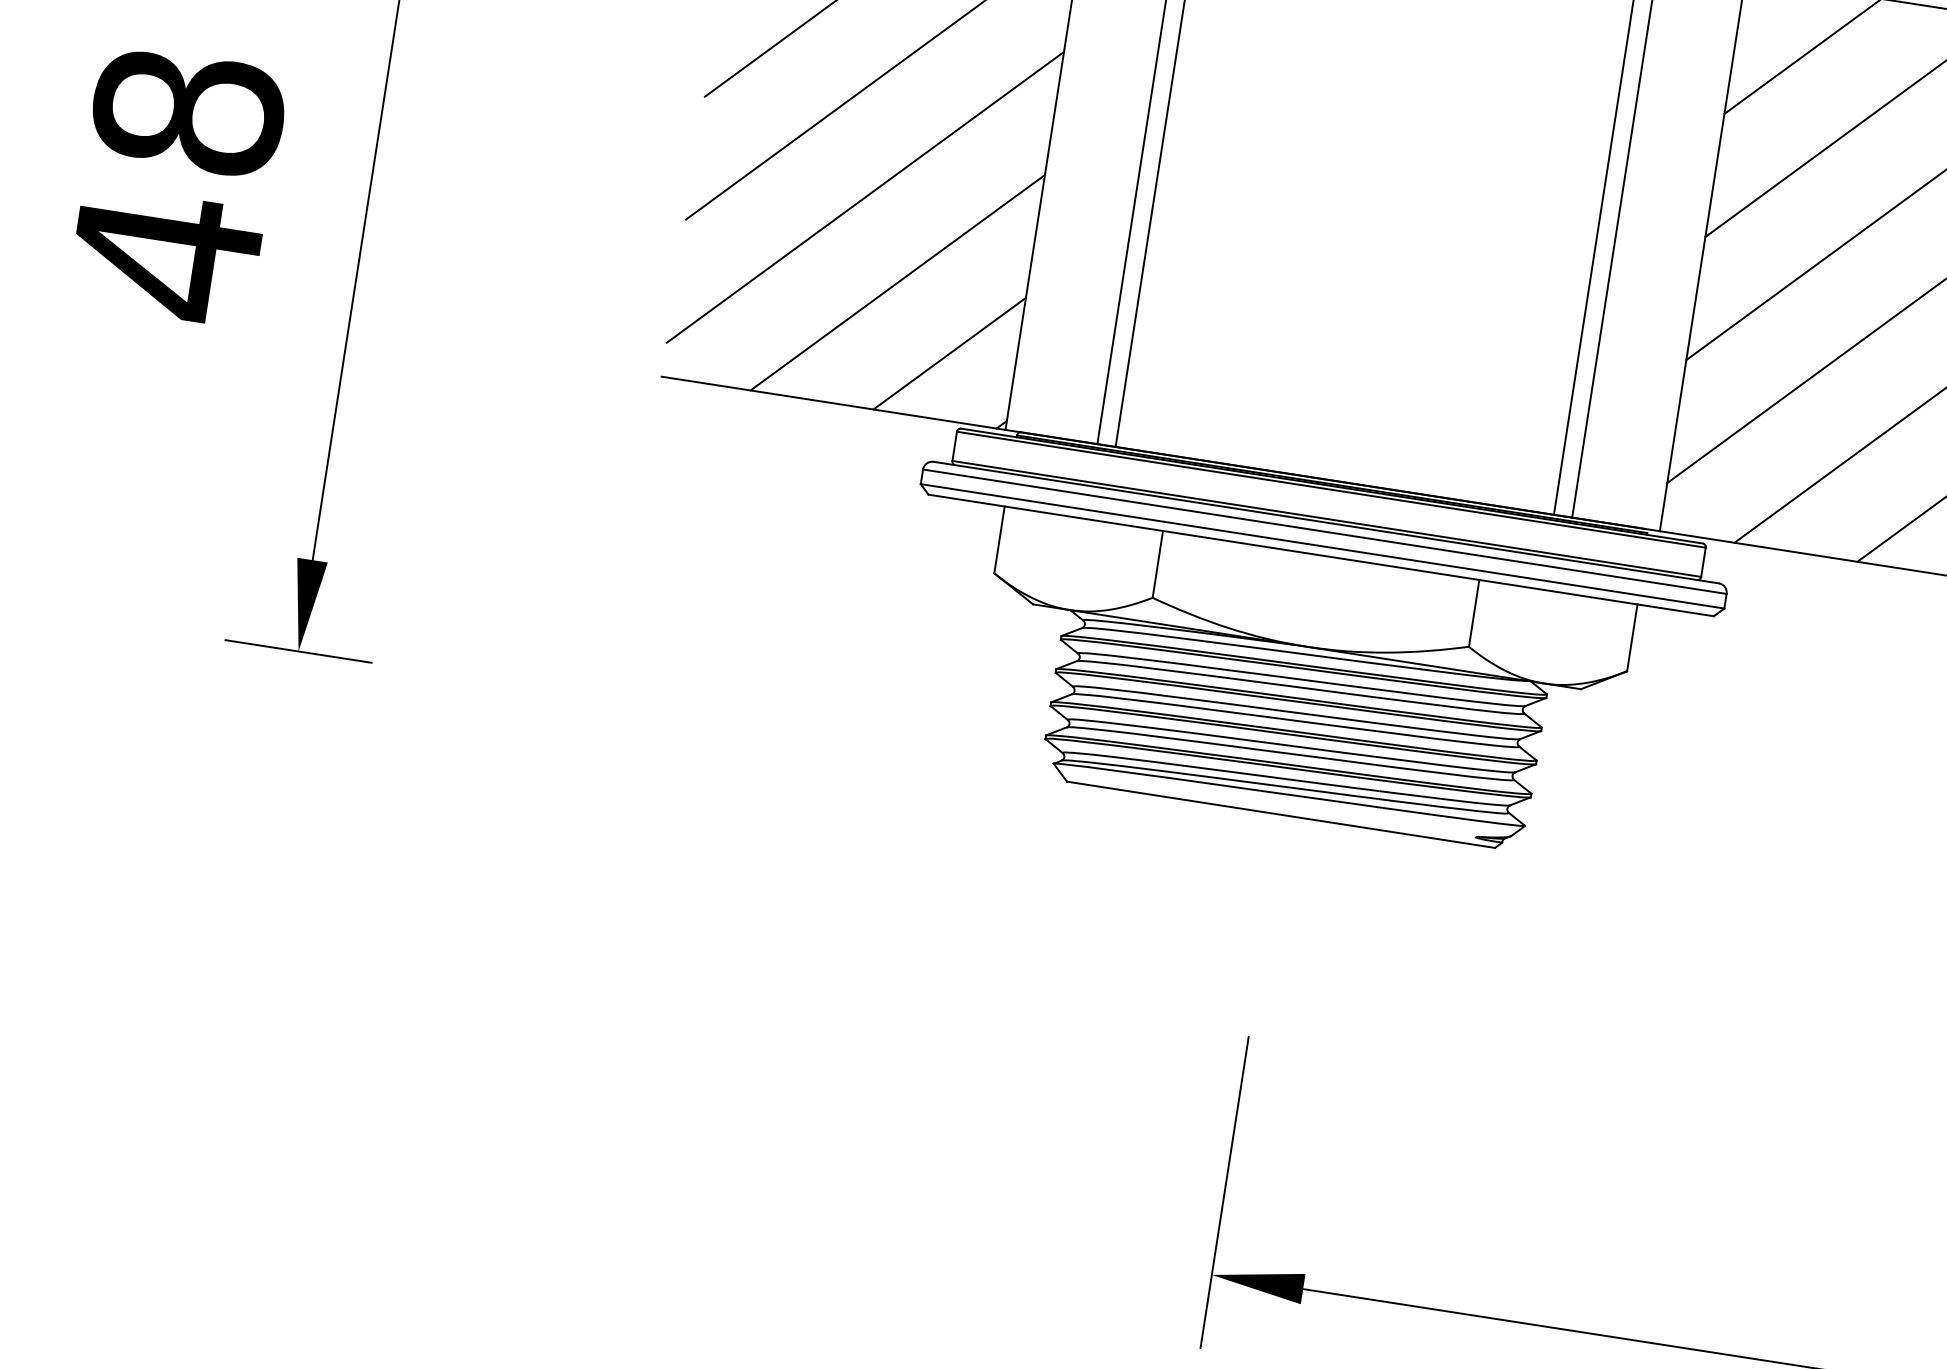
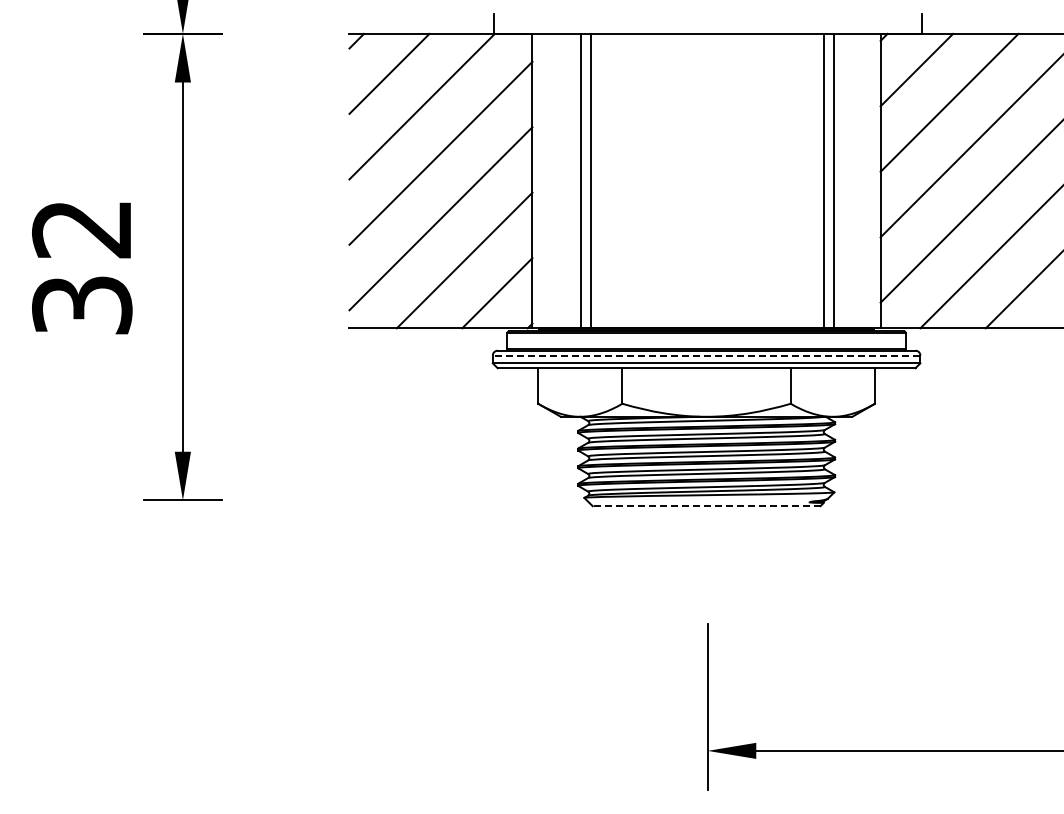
text: (177, 186) -> (82, 268), 48 -> 32
line: (1324, 531) -> (706, 355), solid -> dashed
line: (1280, 815) -> (706, 506), solid -> dashed

